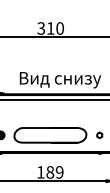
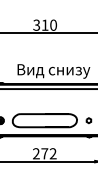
text: (49, 172) -> (44, 153), 189 -> 272

